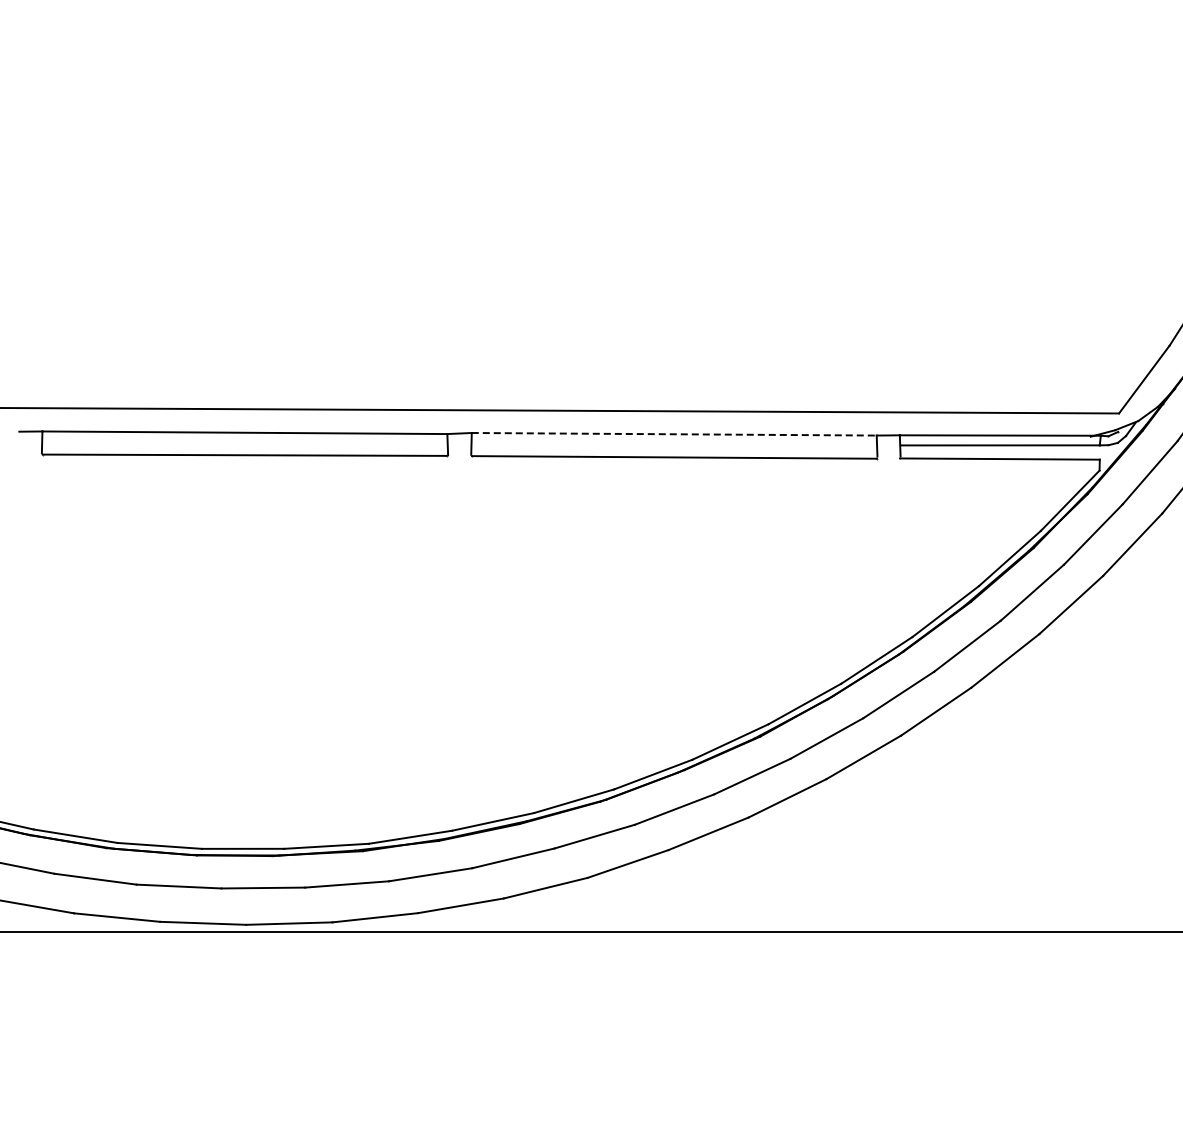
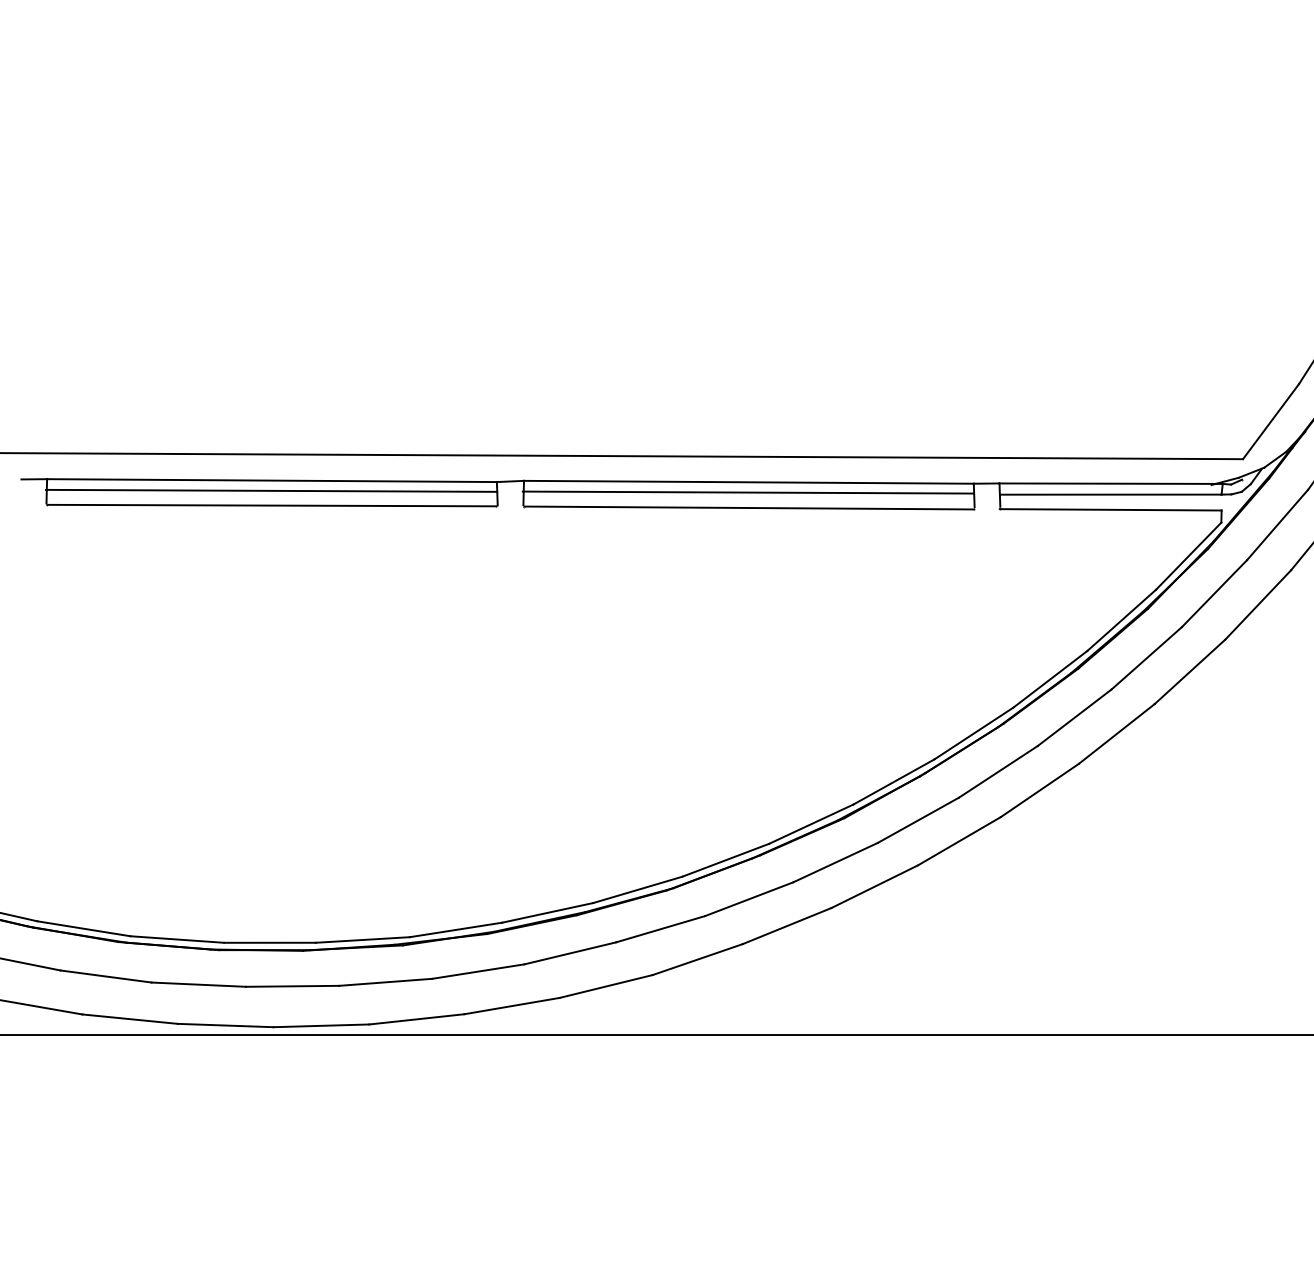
line: (674, 434) -> (749, 482), dashed -> solid
line: (244, 441) -> (271, 490), added
line: (673, 443) -> (748, 492), added

